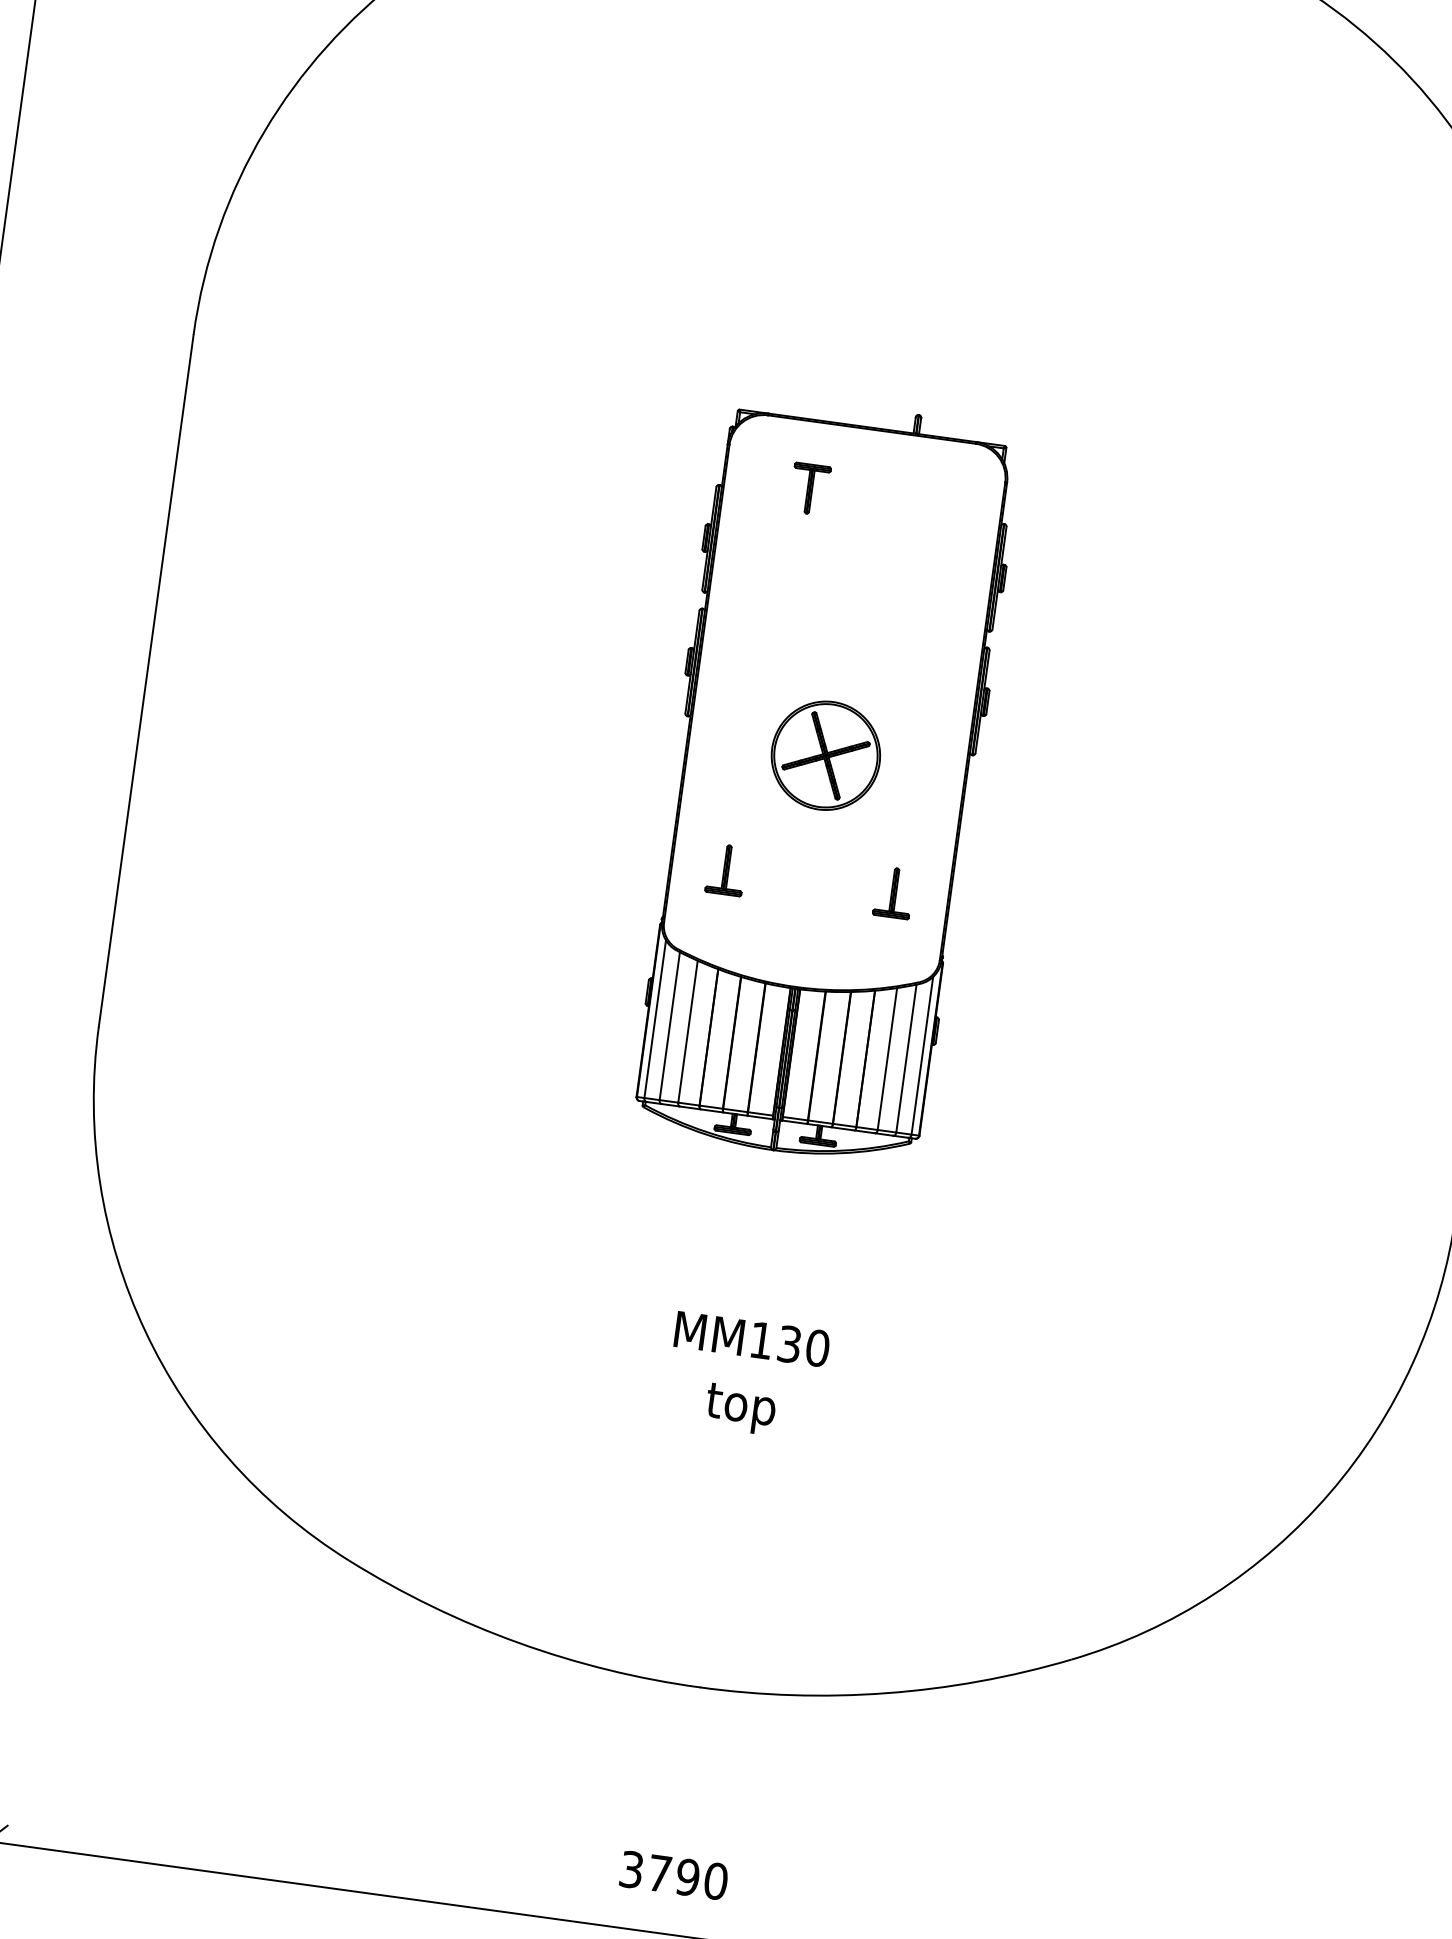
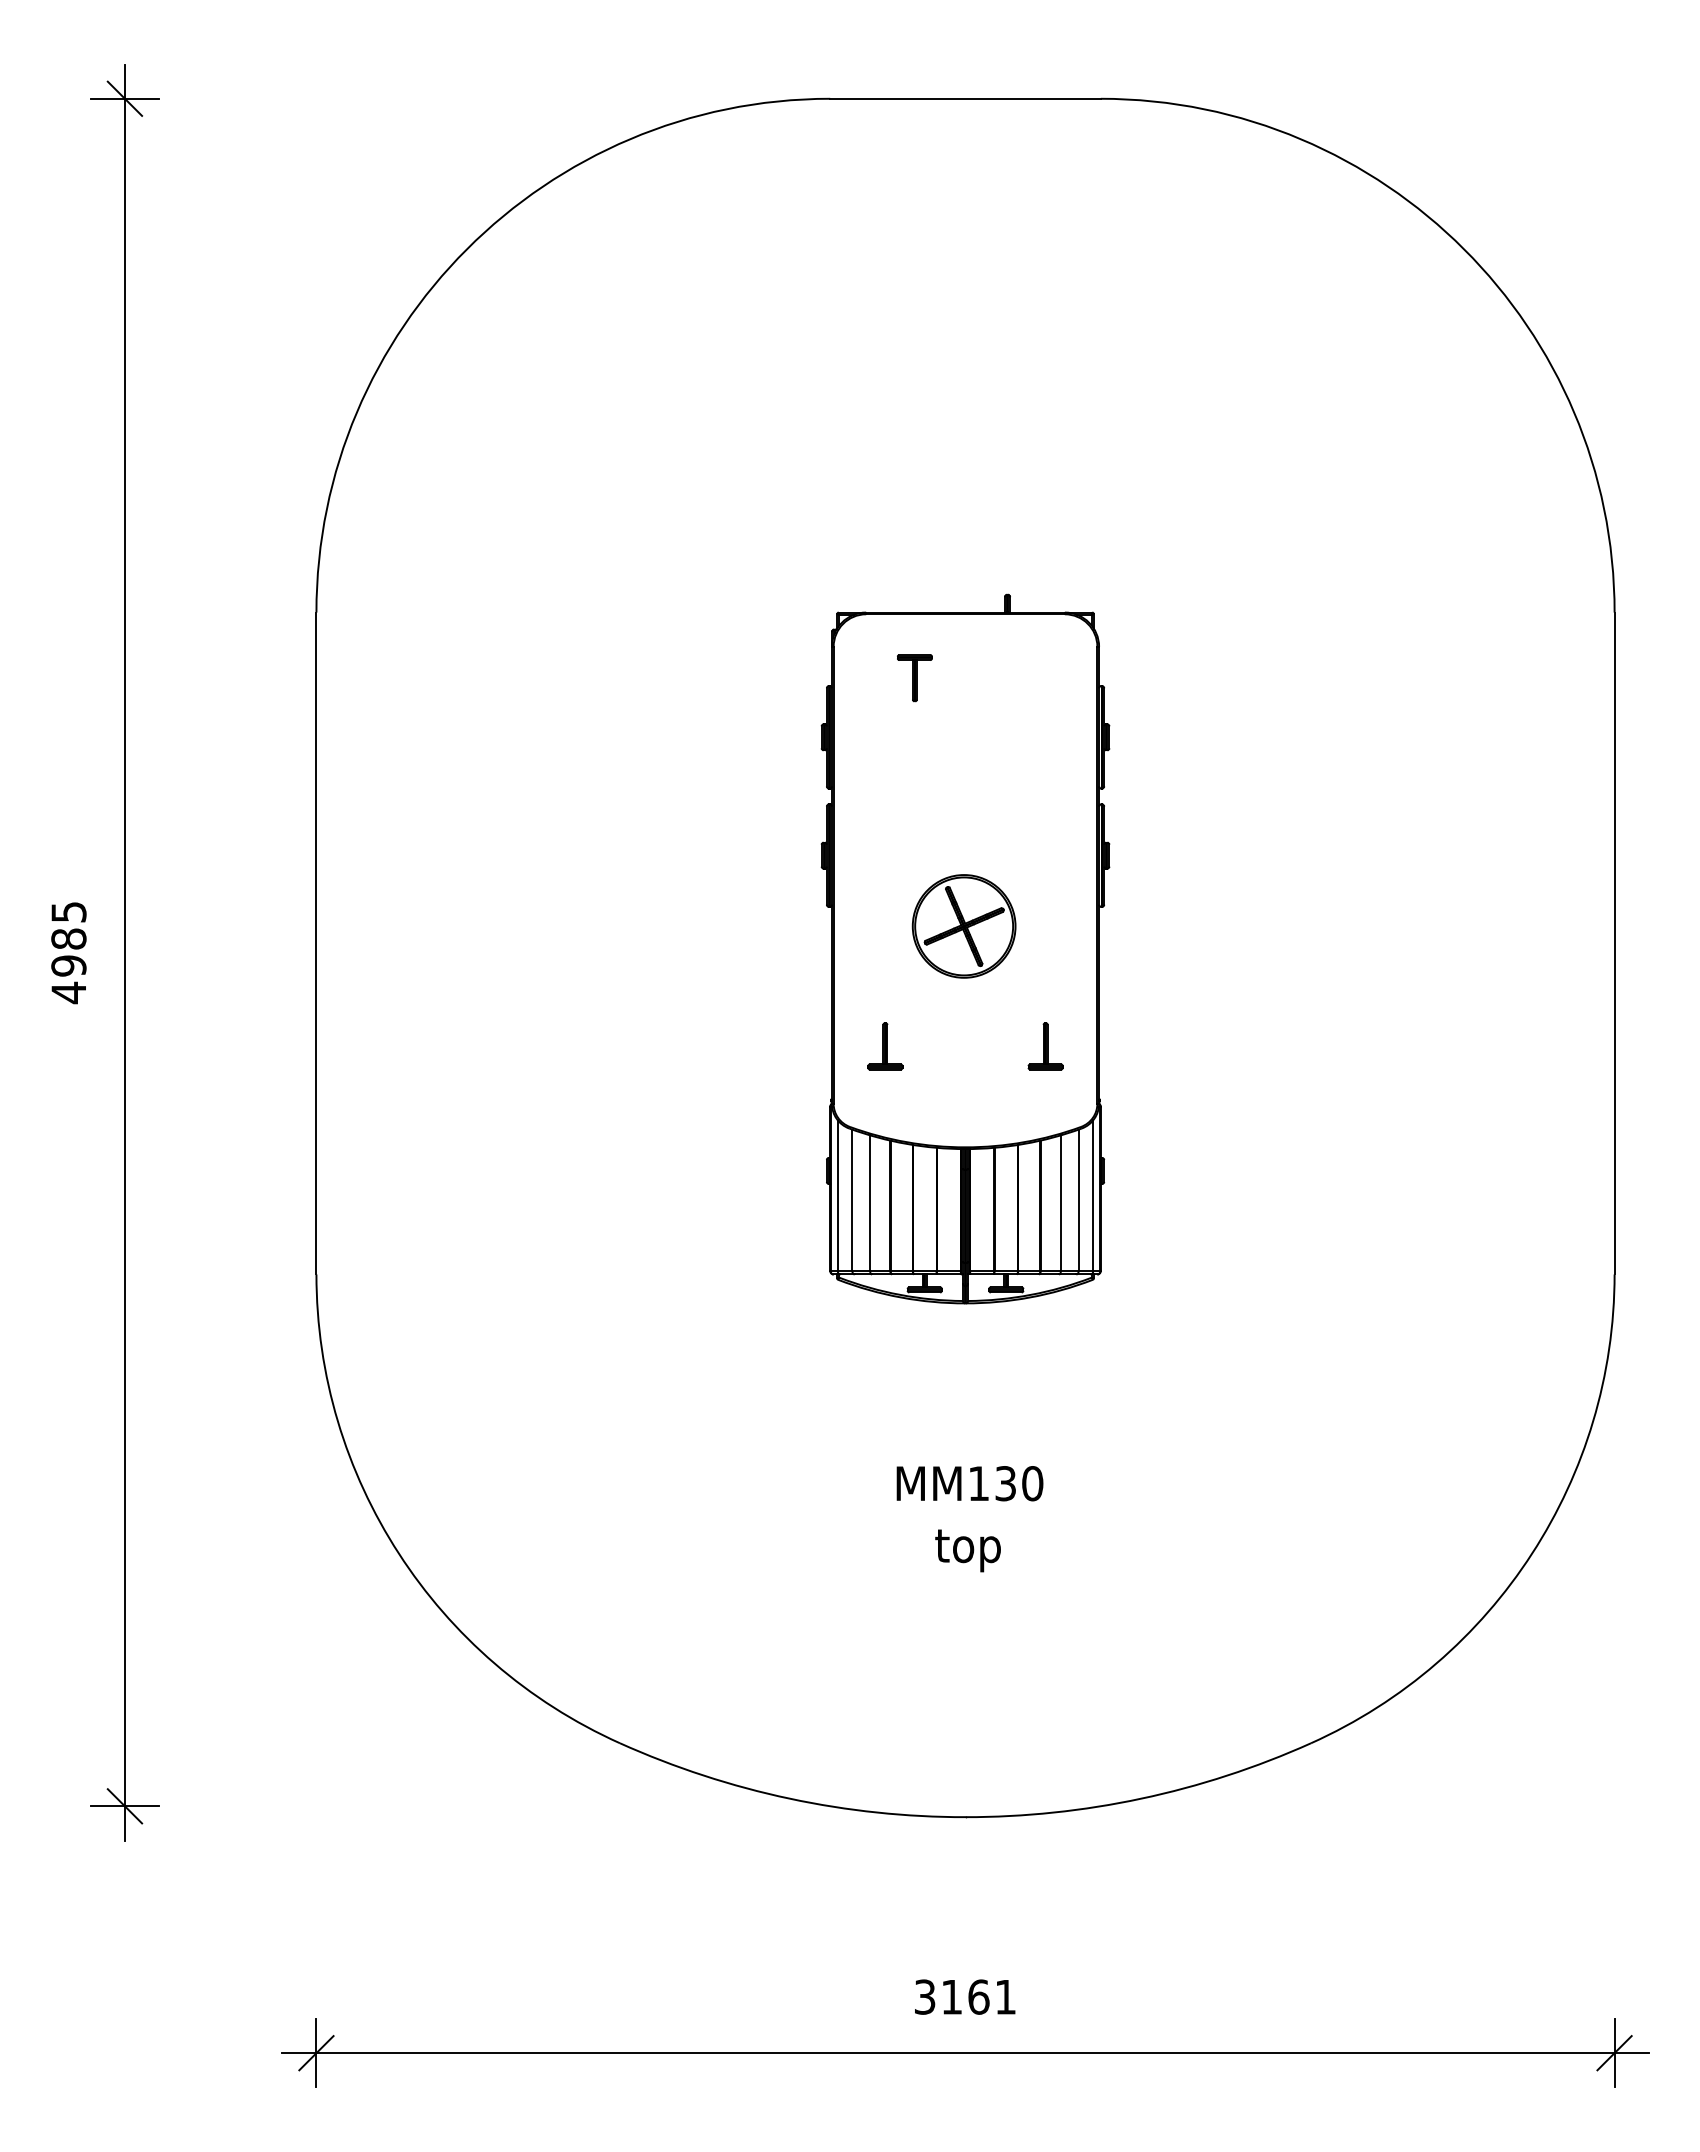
text: (688, 1876) -> (979, 1996), 3790 -> 3161

